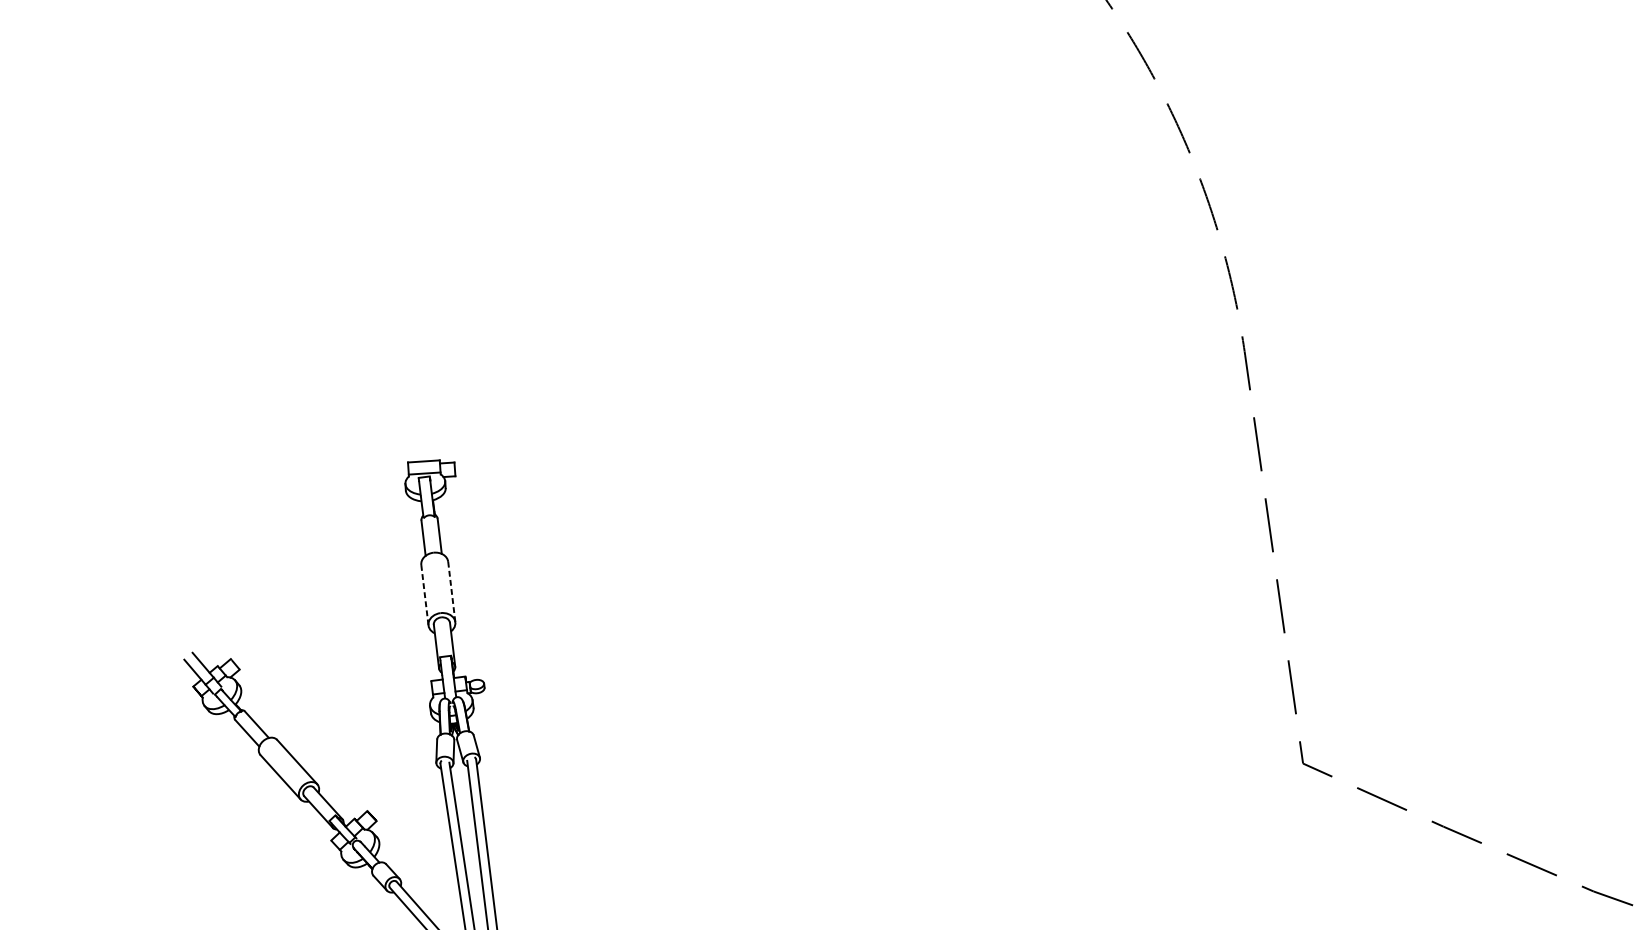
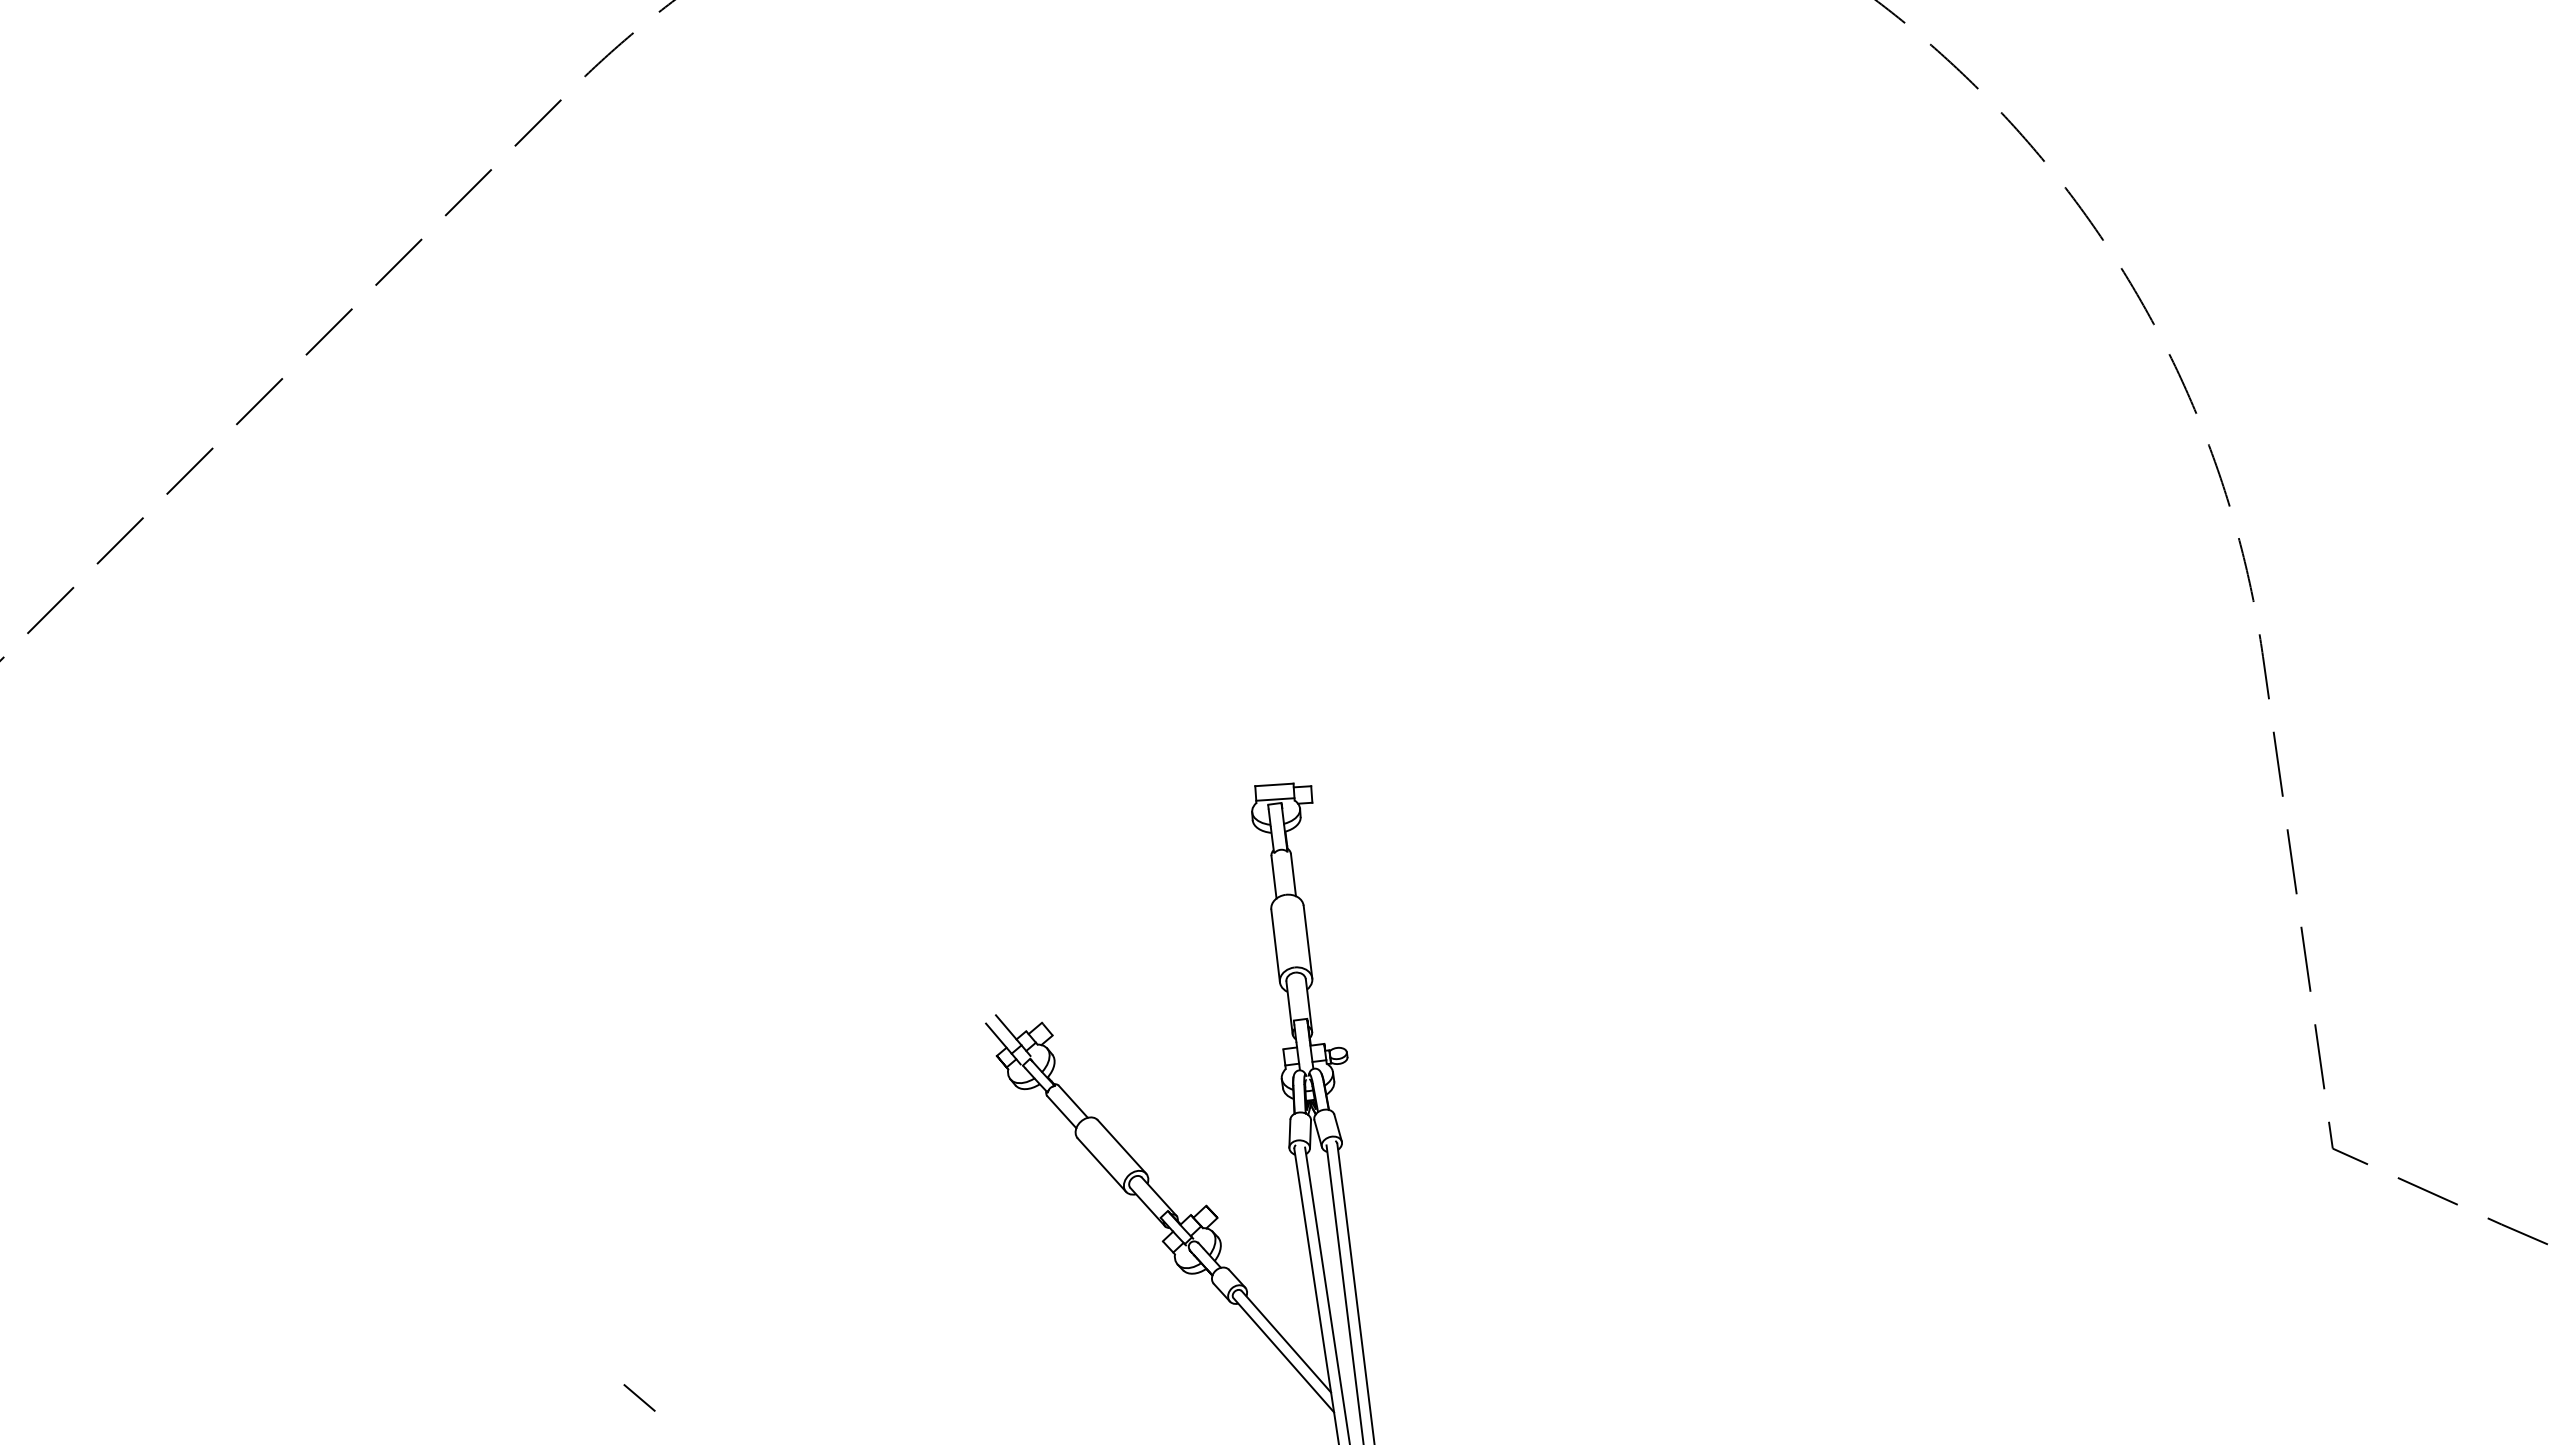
line: (451, 592) -> (1307, 942), dashed -> solid
line: (424, 594) -> (1275, 945), dashed -> solid

